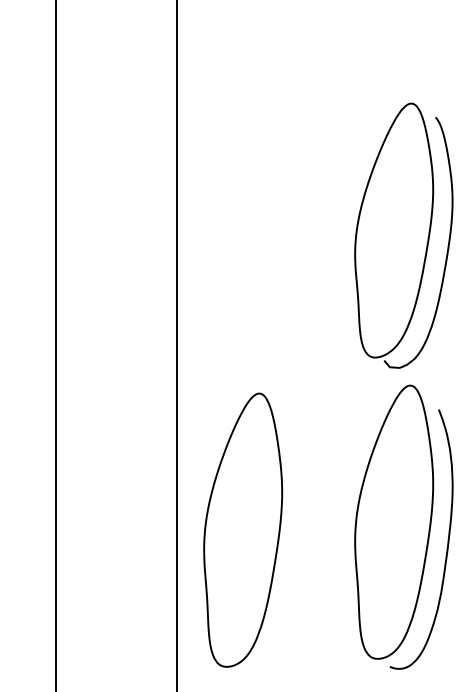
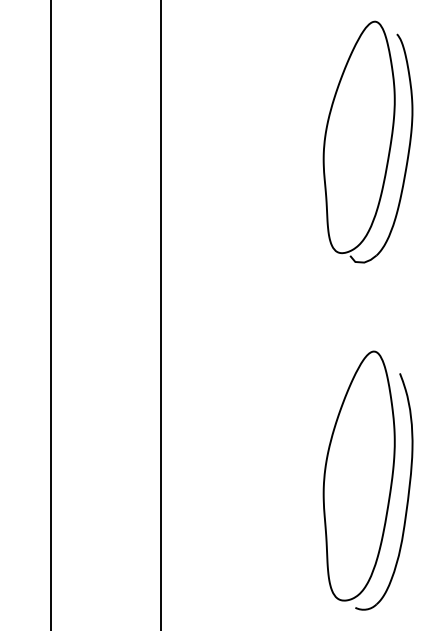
part: (403, 235) -> (367, 141), moved
part: (243, 529) -> (221, 482), removed

